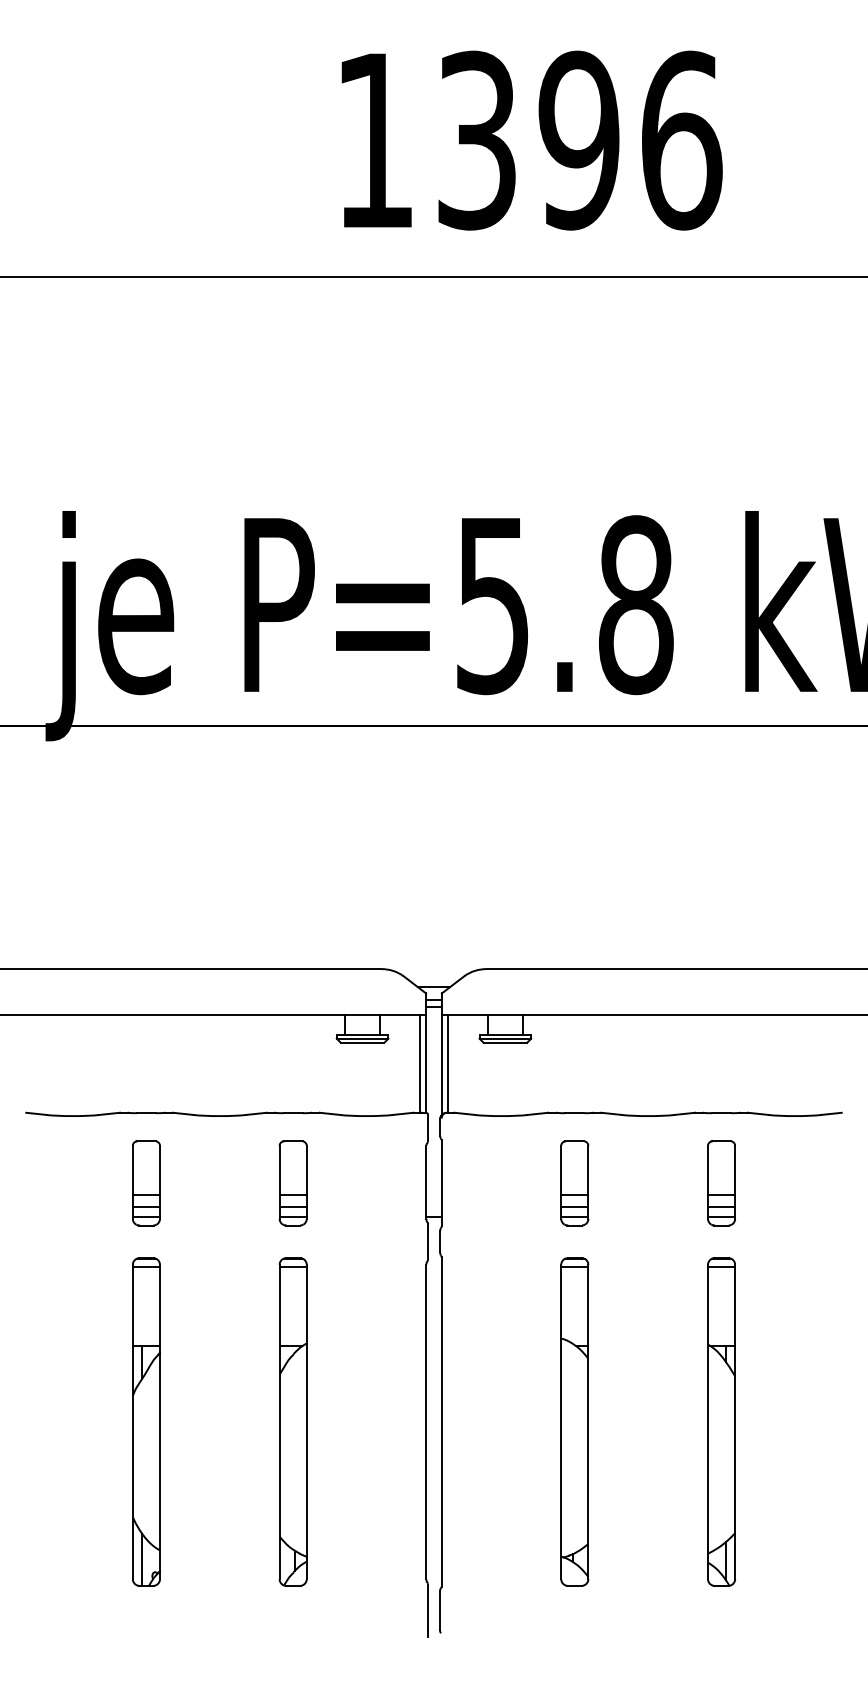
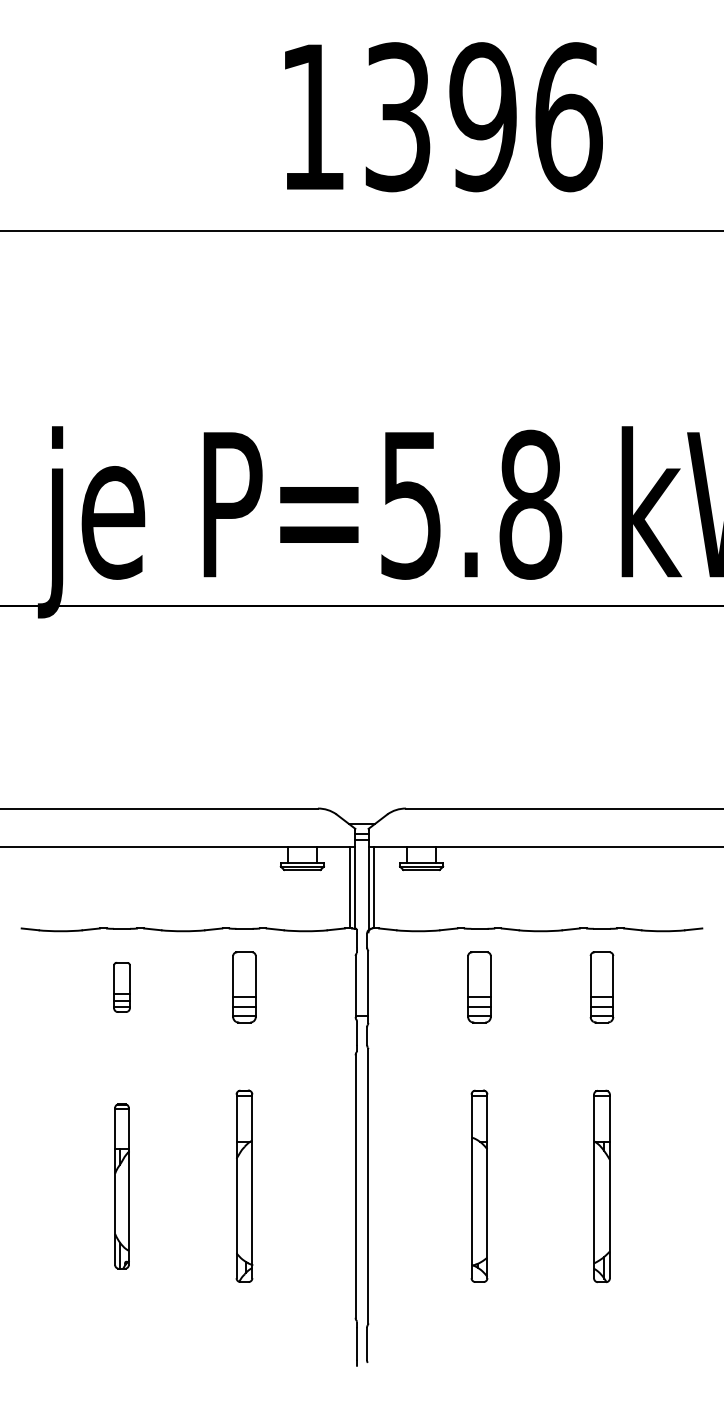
part: (145, 1183) -> (121, 987), size x0.7
part: (293, 1420) -> (244, 1185), size x0.7
part: (574, 1420) -> (479, 1185), size x0.7
part: (145, 1421) -> (121, 1186), size x0.6
part: (720, 1421) -> (601, 1186), size x0.7

